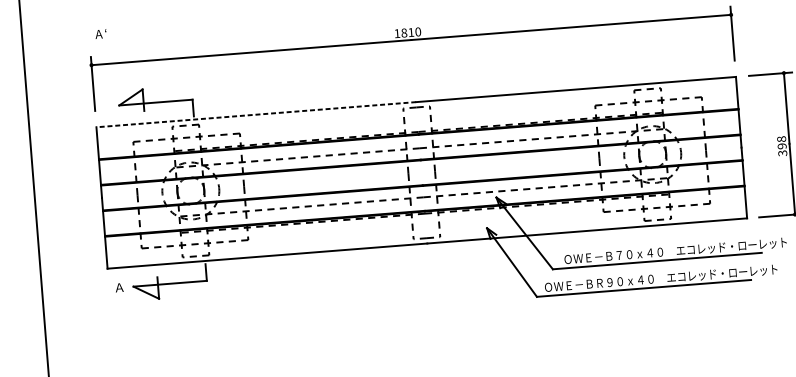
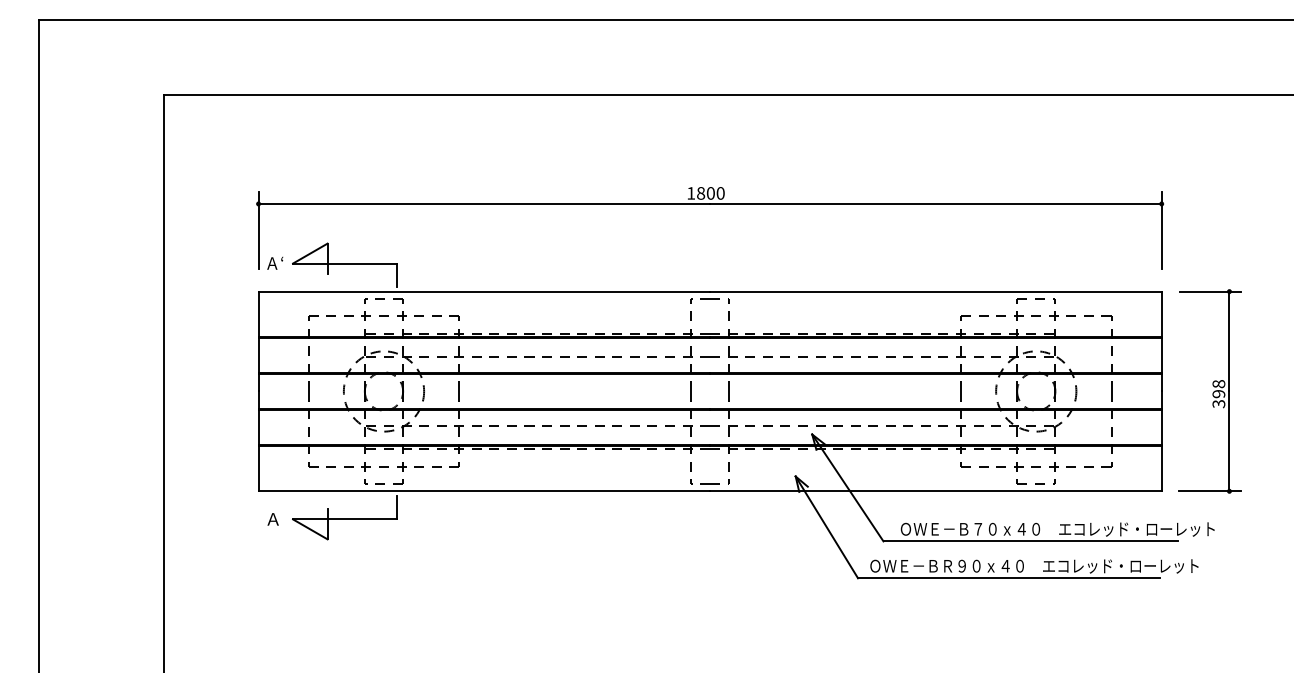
text: (411, 32) -> (710, 193), 1810 -> 1800
text: (101, 33) -> (275, 262), moved
line: (256, 114) -> (484, 291), dashed -> solid

